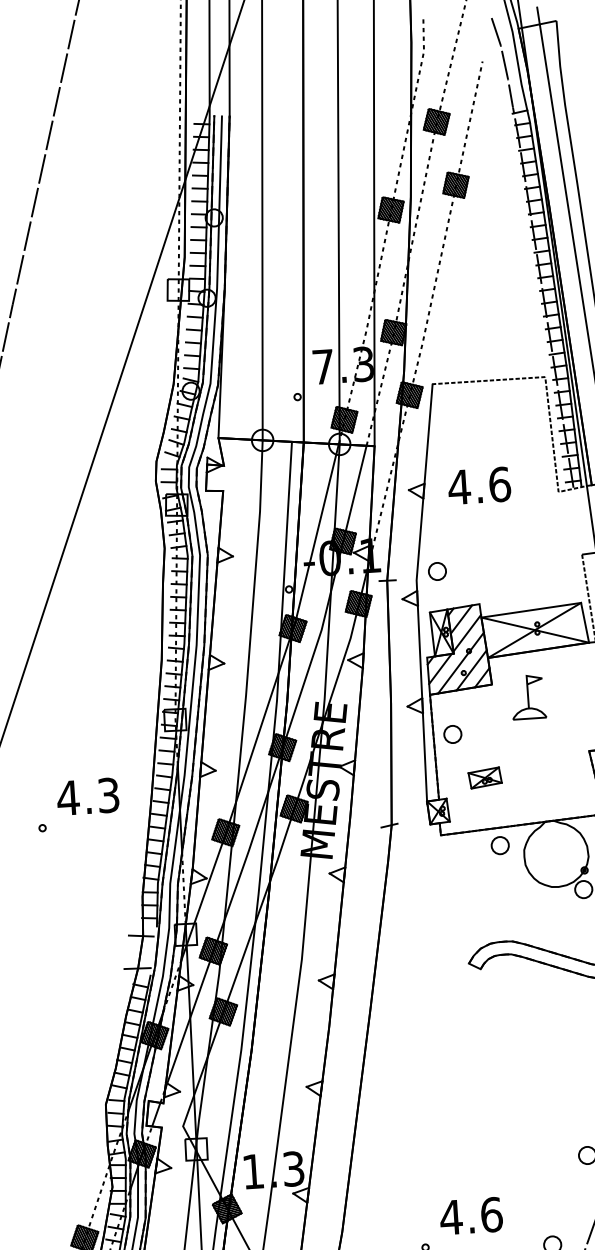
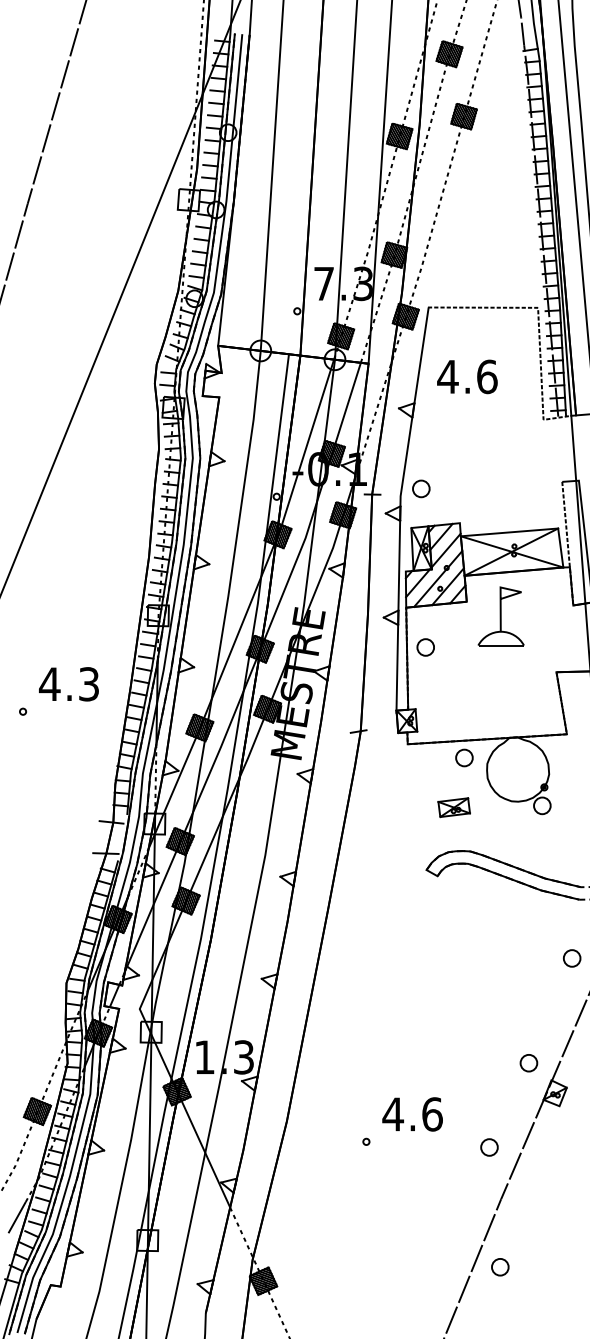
text: (479, 485) -> (467, 376), moved
part: (528, 696) -> (501, 615), size x1.4
part: (484, 777) -> (453, 807), moved

